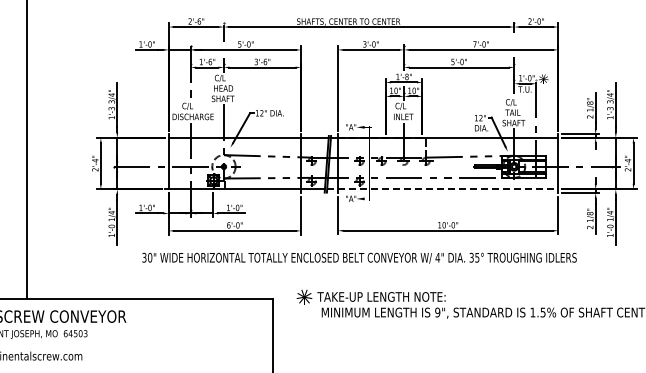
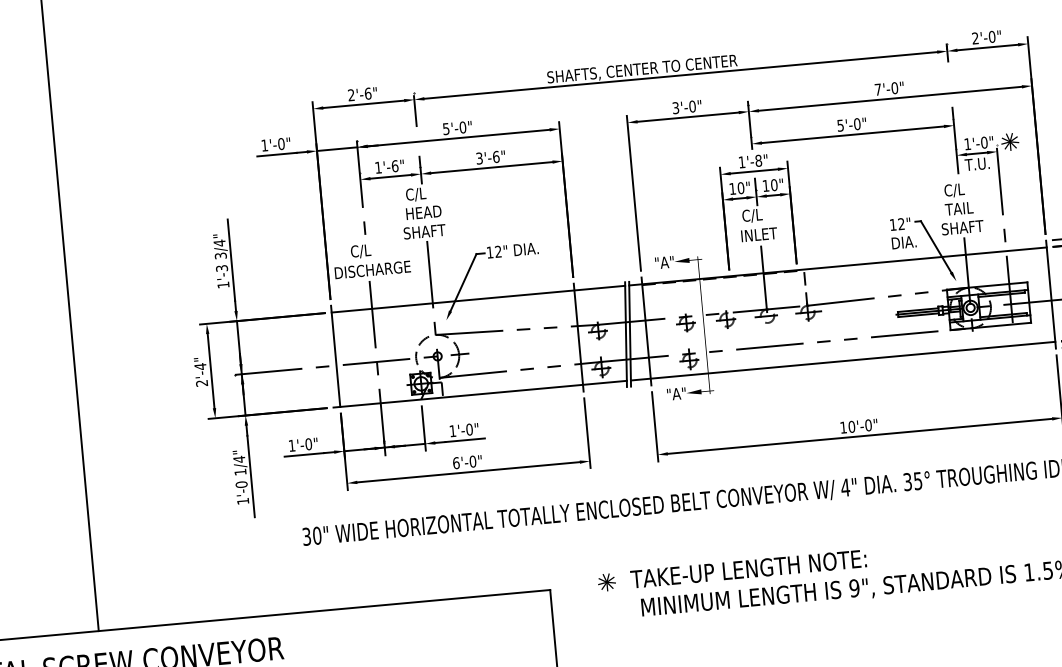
line: (442, 189) -> (842, 361), dashed -> solid
part: (303, 296) -> (605, 581), size x0.62

